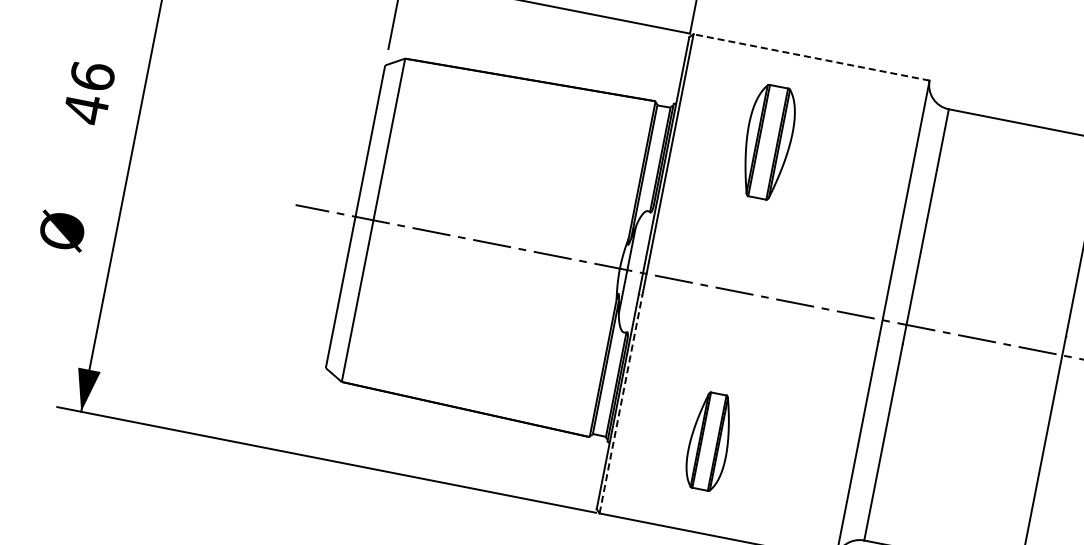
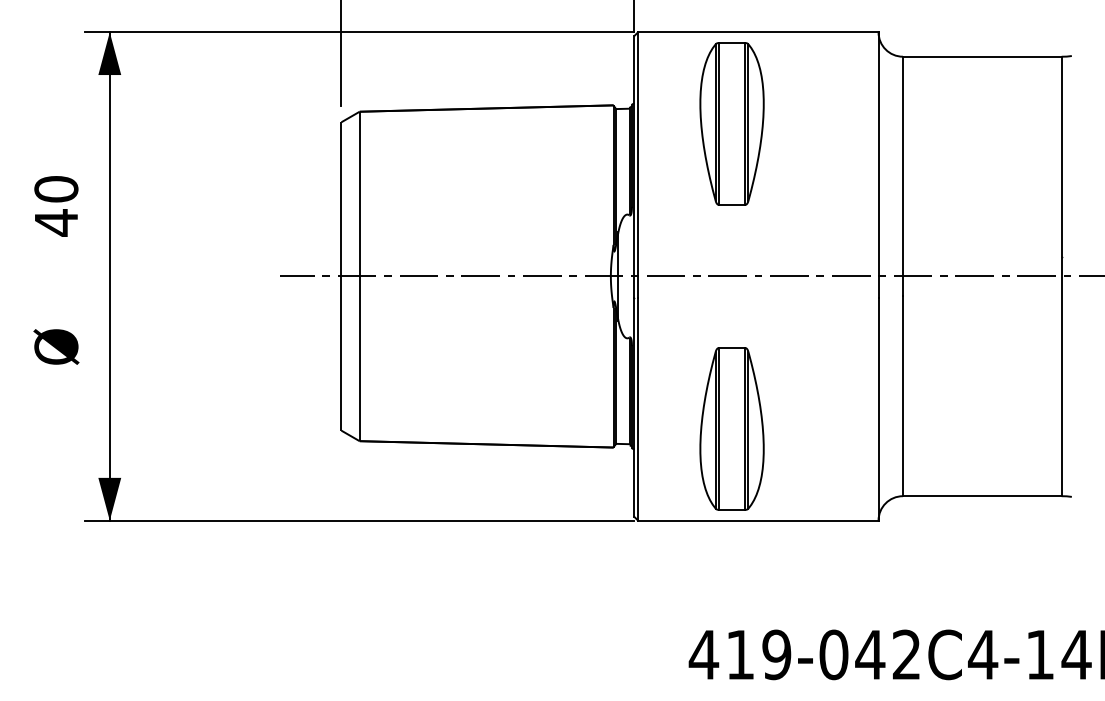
line: (810, 57) -> (757, 32), dashed -> solid
text: (92, 75) -> (56, 188), 46 -> 40
part: (767, 141) -> (731, 123), size x1.43
line: (621, 403) -> (638, 408), dashed -> solid
part: (709, 441) -> (731, 428), size x1.67

